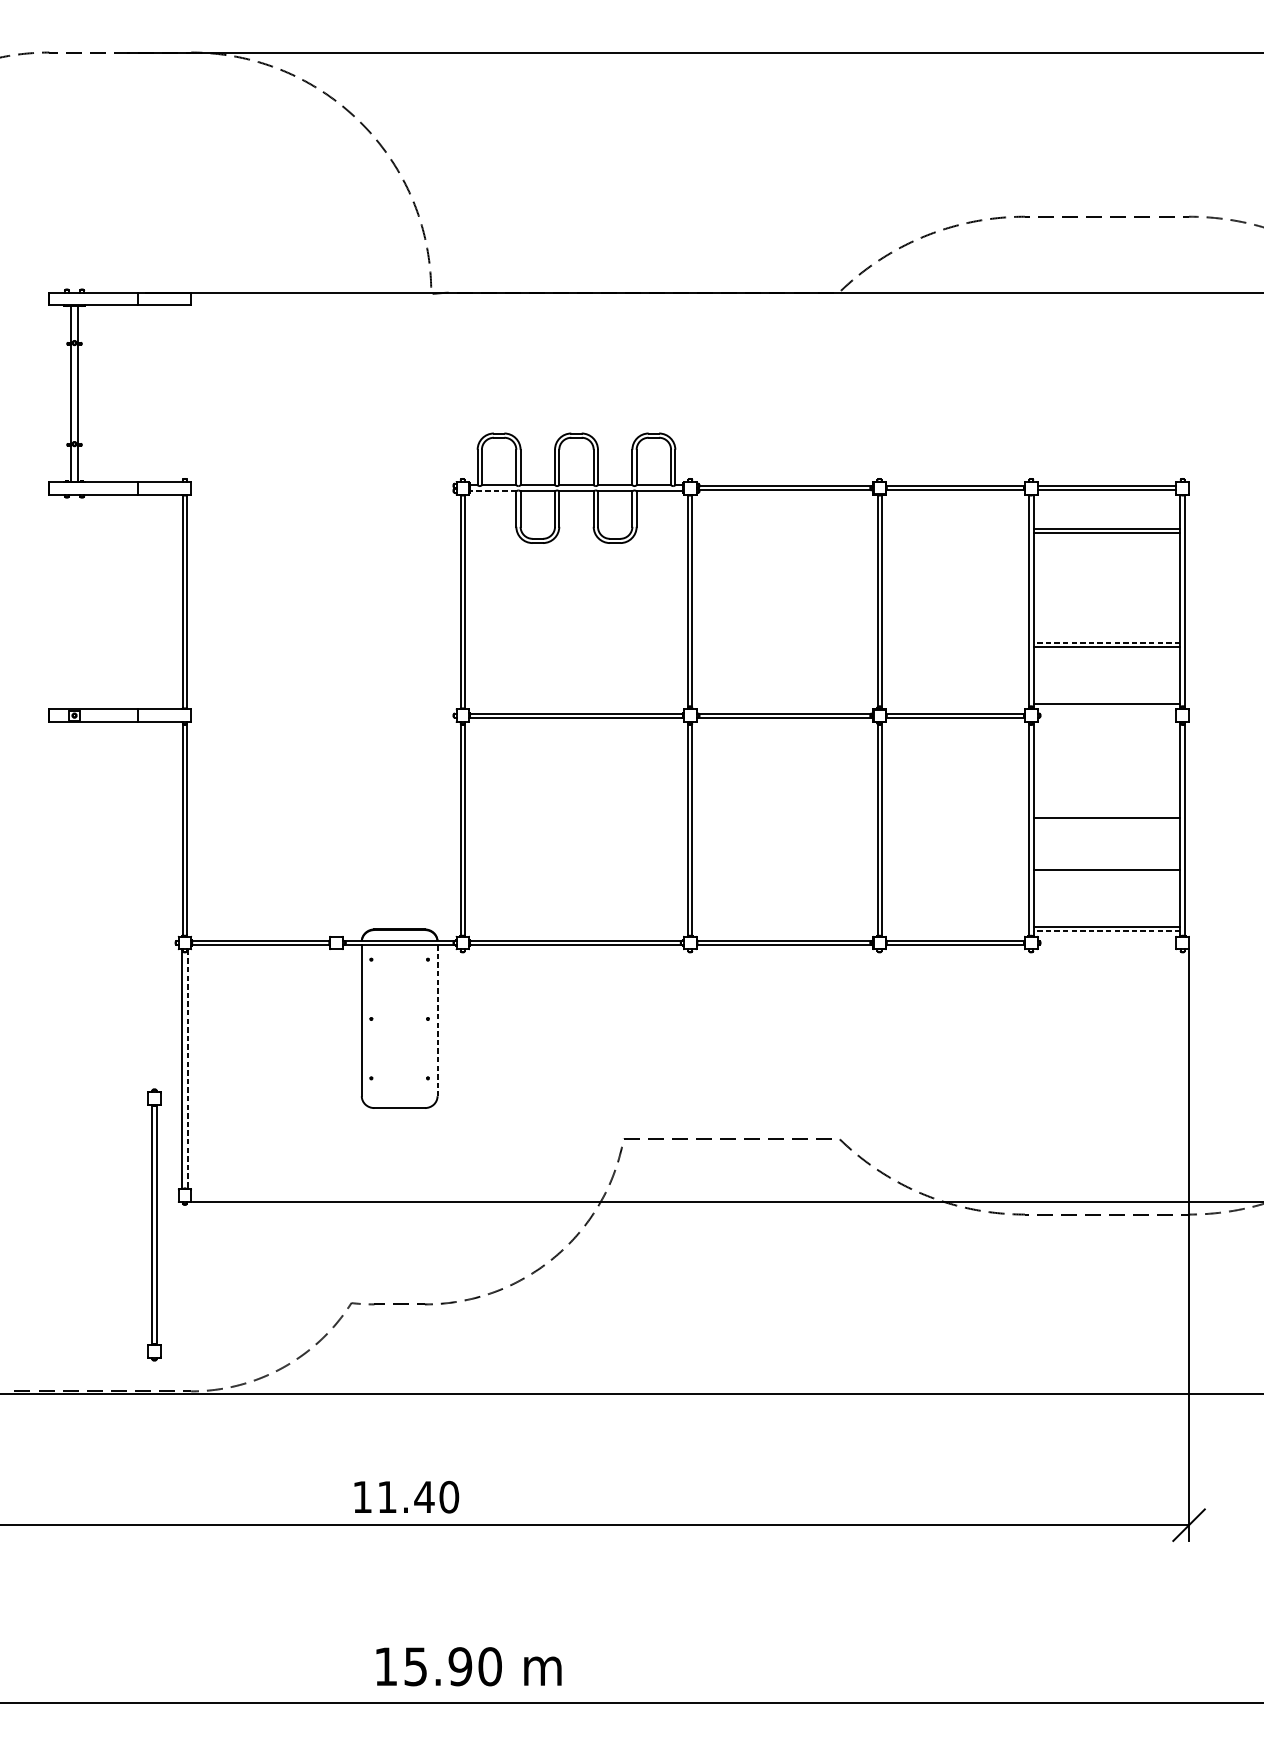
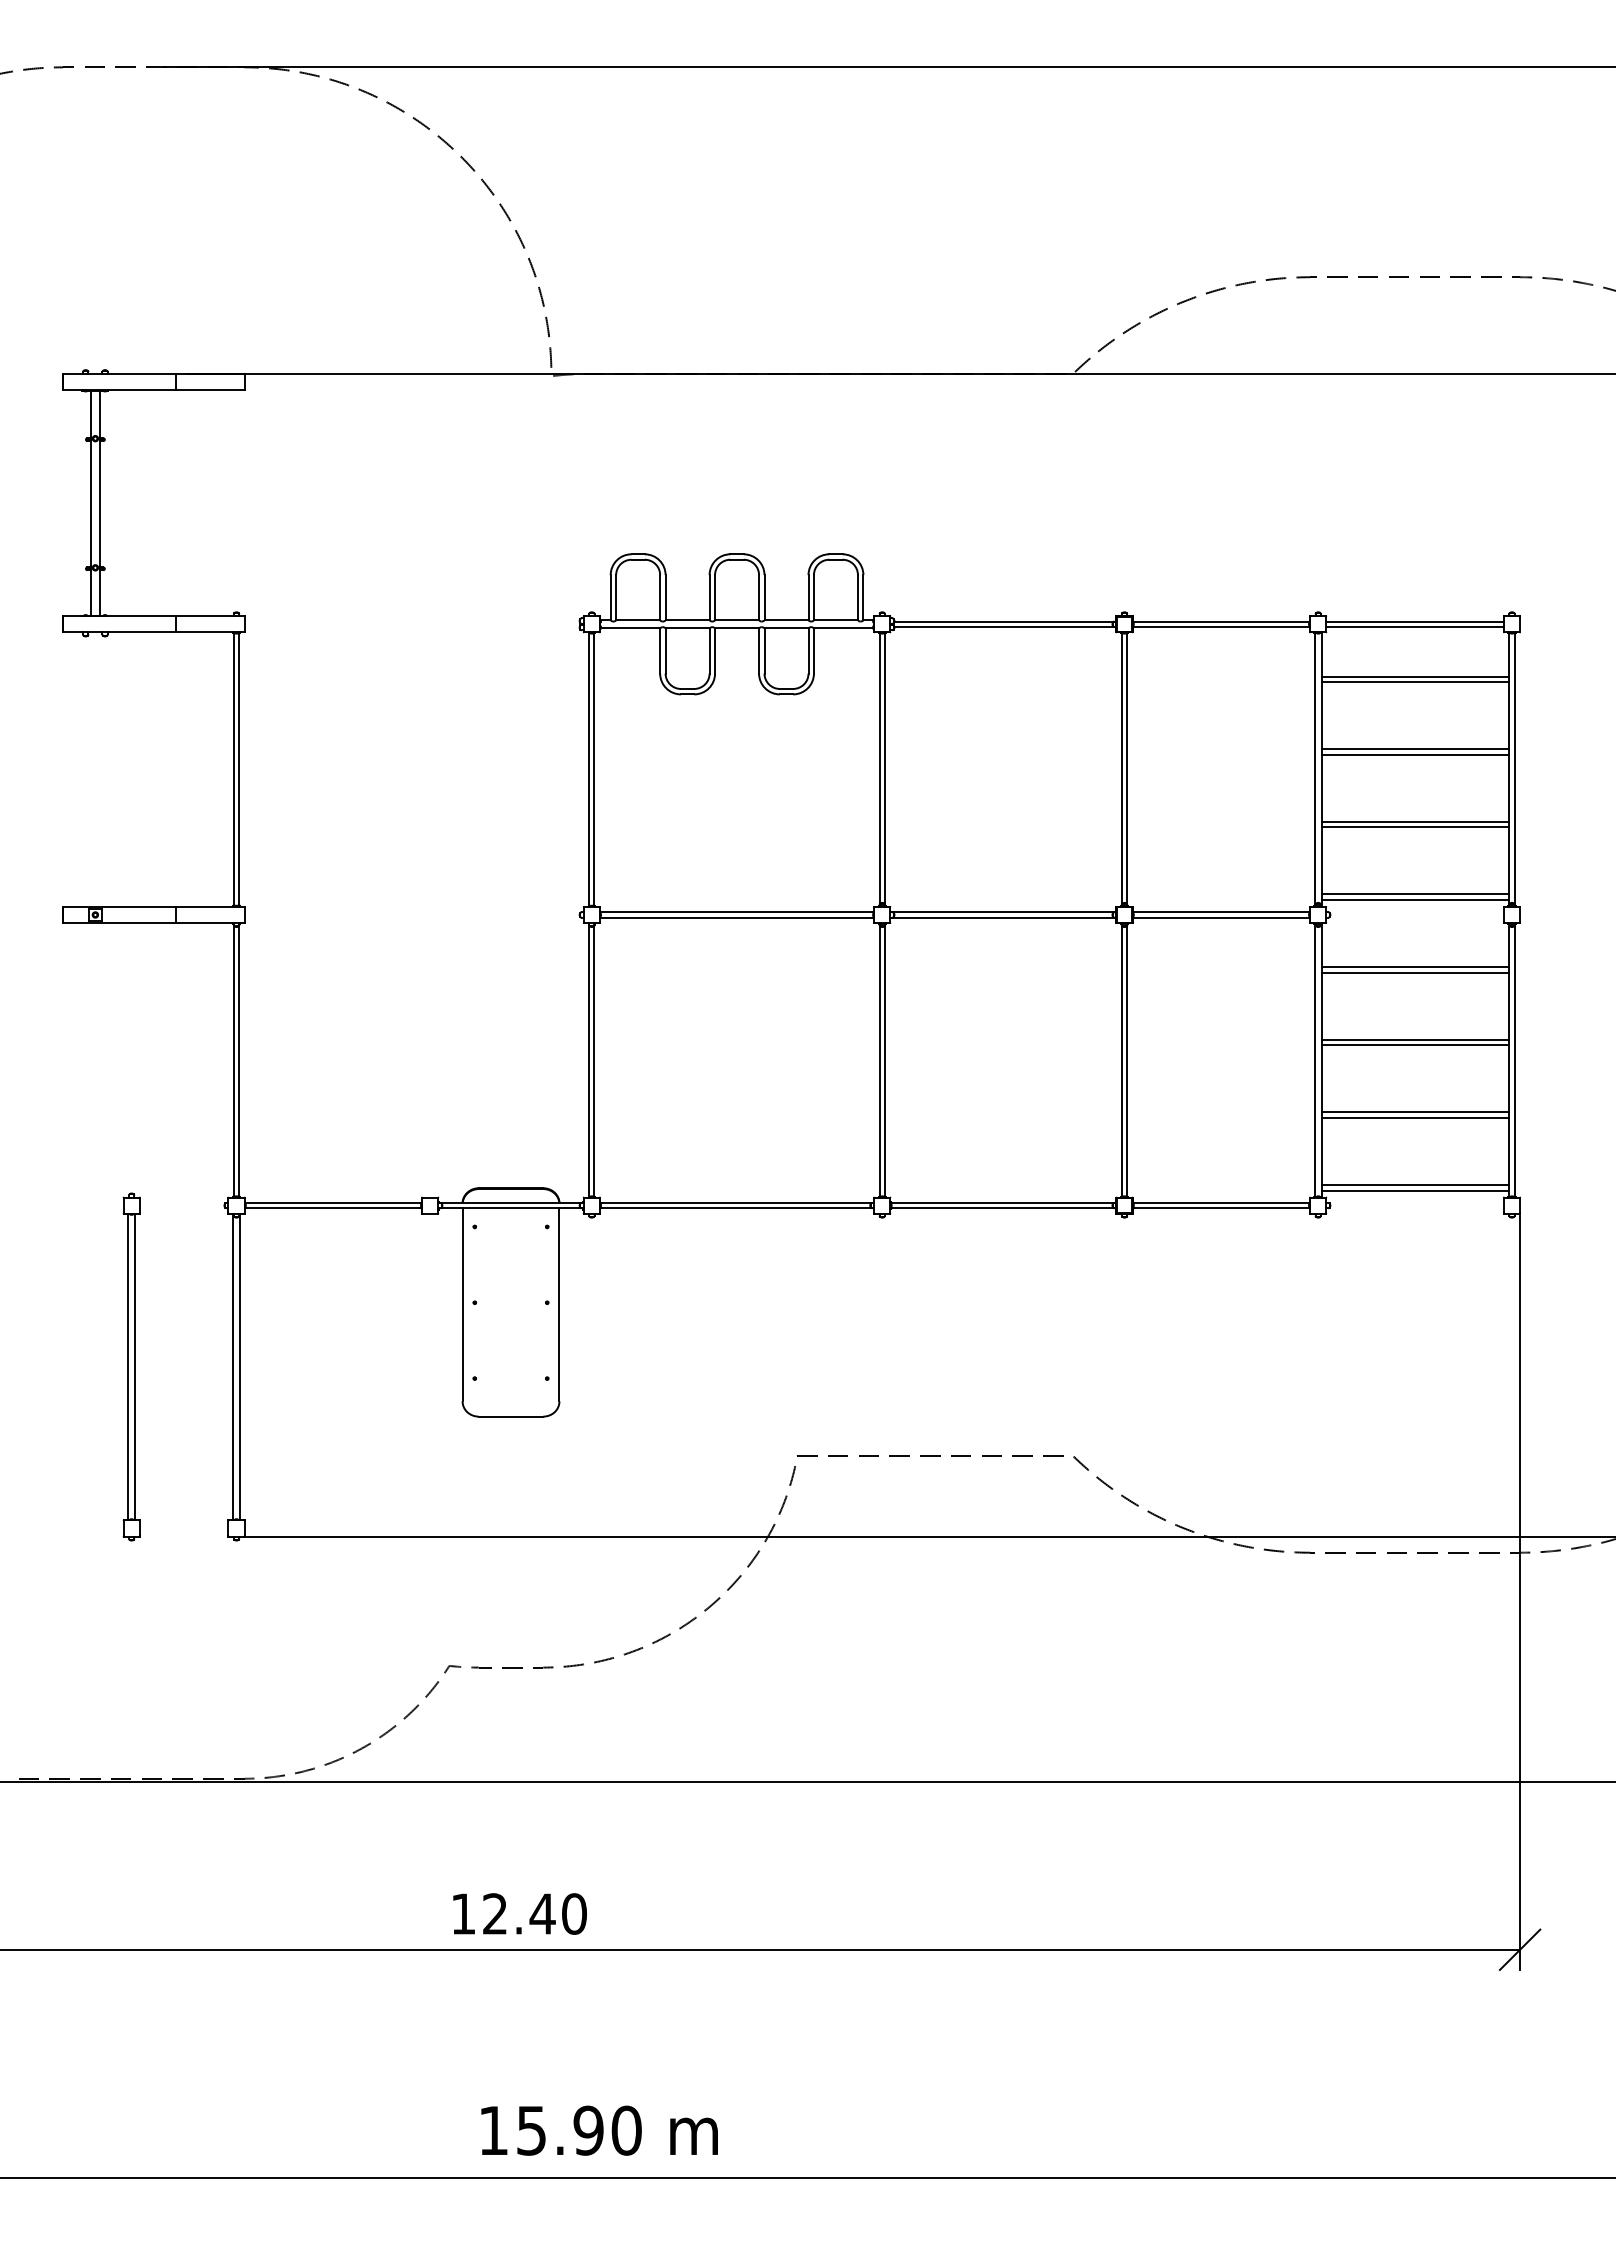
line: (493, 491) -> (630, 628), dashed -> solid
line: (1106, 586) -> (1414, 749), added
line: (1106, 590) -> (1414, 754), added
line: (1107, 642) -> (1415, 821), dashed -> solid
line: (1106, 699) -> (1414, 894), added
line: (1106, 756) -> (1414, 967), added
line: (1106, 760) -> (1414, 972), added
line: (1106, 813) -> (1414, 1039), added
line: (1106, 874) -> (1414, 1117), added
line: (1107, 931) -> (1415, 1190), dashed -> solid
line: (437, 1020) -> (559, 1304), dashed -> solid
line: (187, 1069) -> (239, 1367), dashed -> solid
part: (154, 1224) -> (131, 1366), moved
text: (386, 1496) -> (494, 1913), 11.40 -> 12.40

